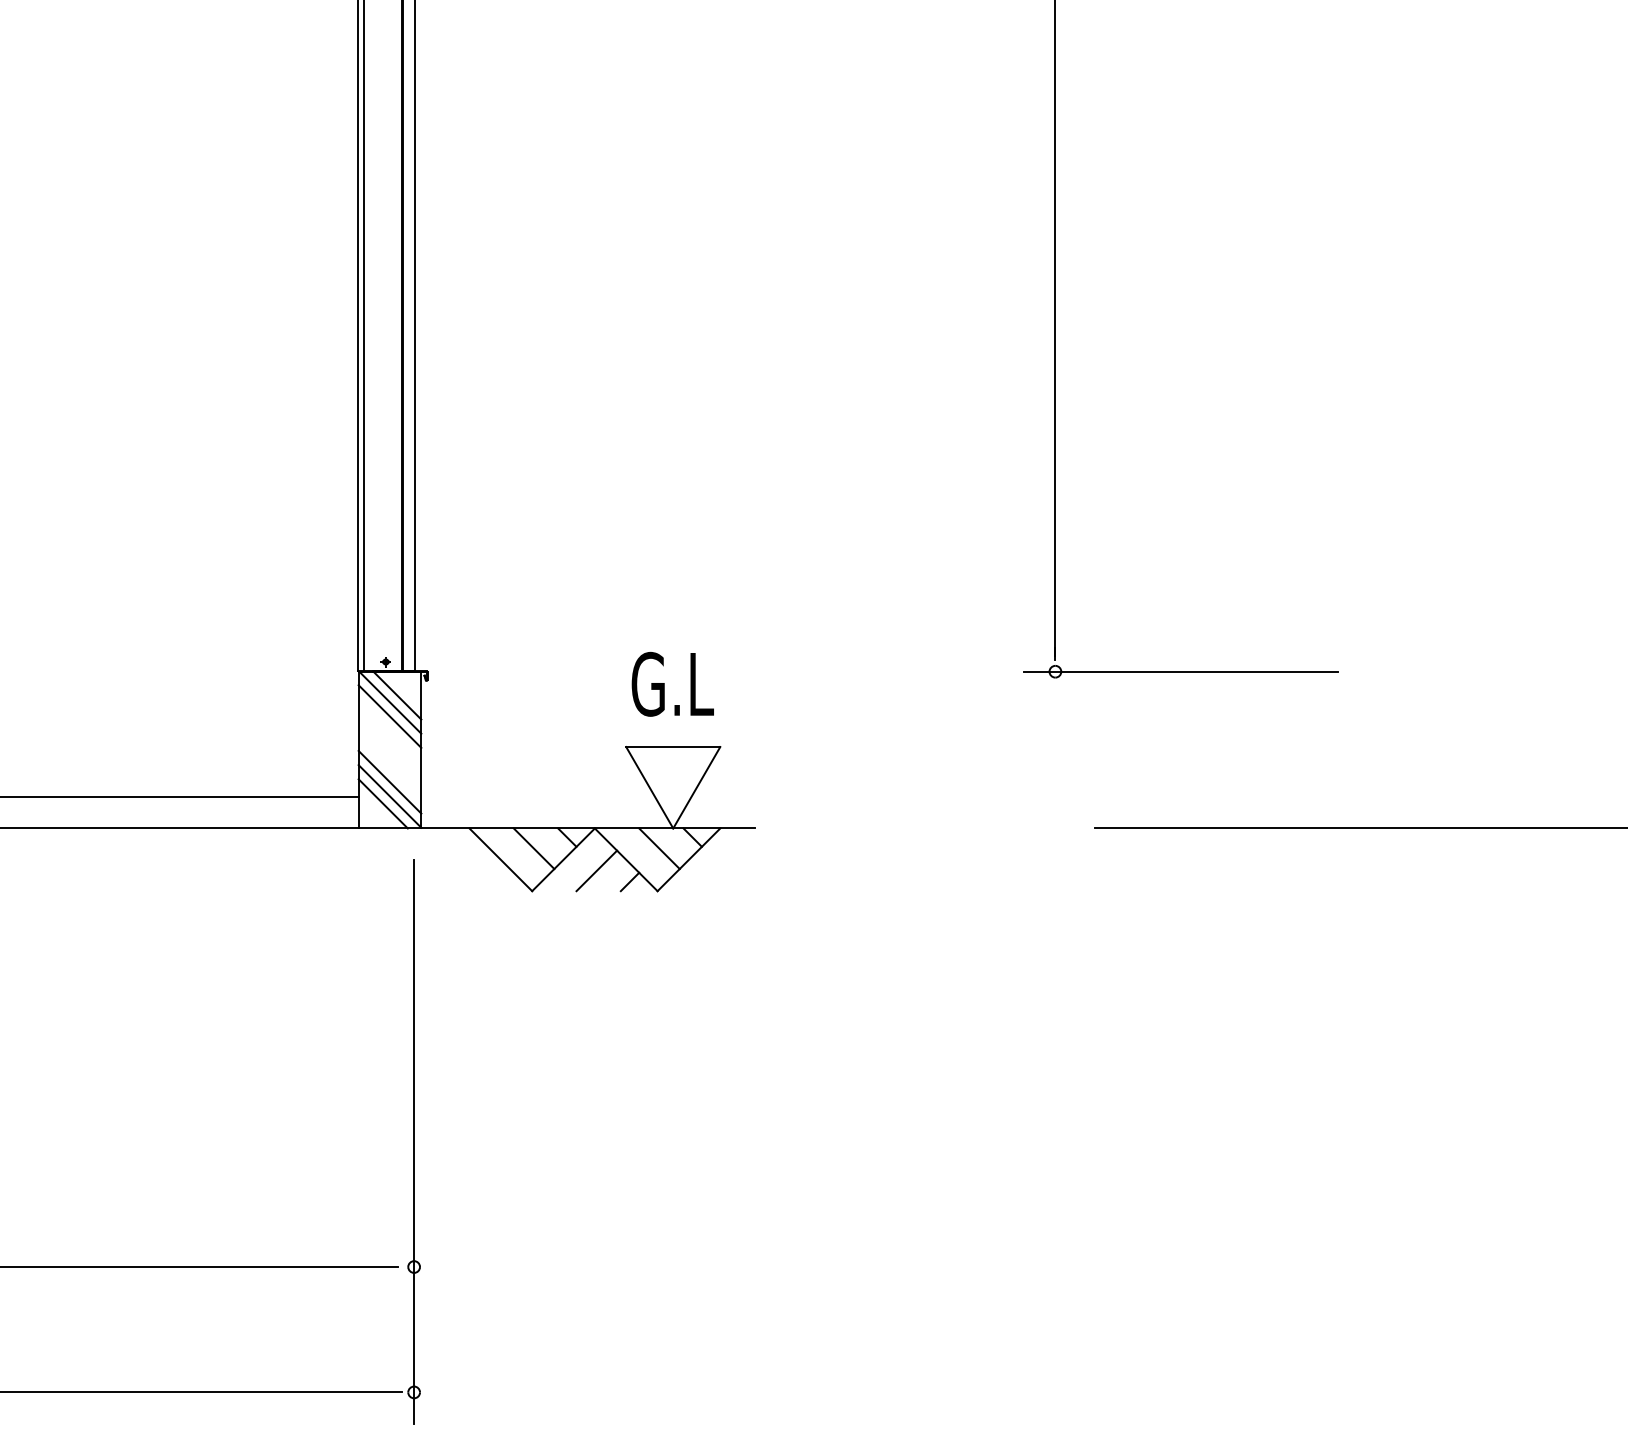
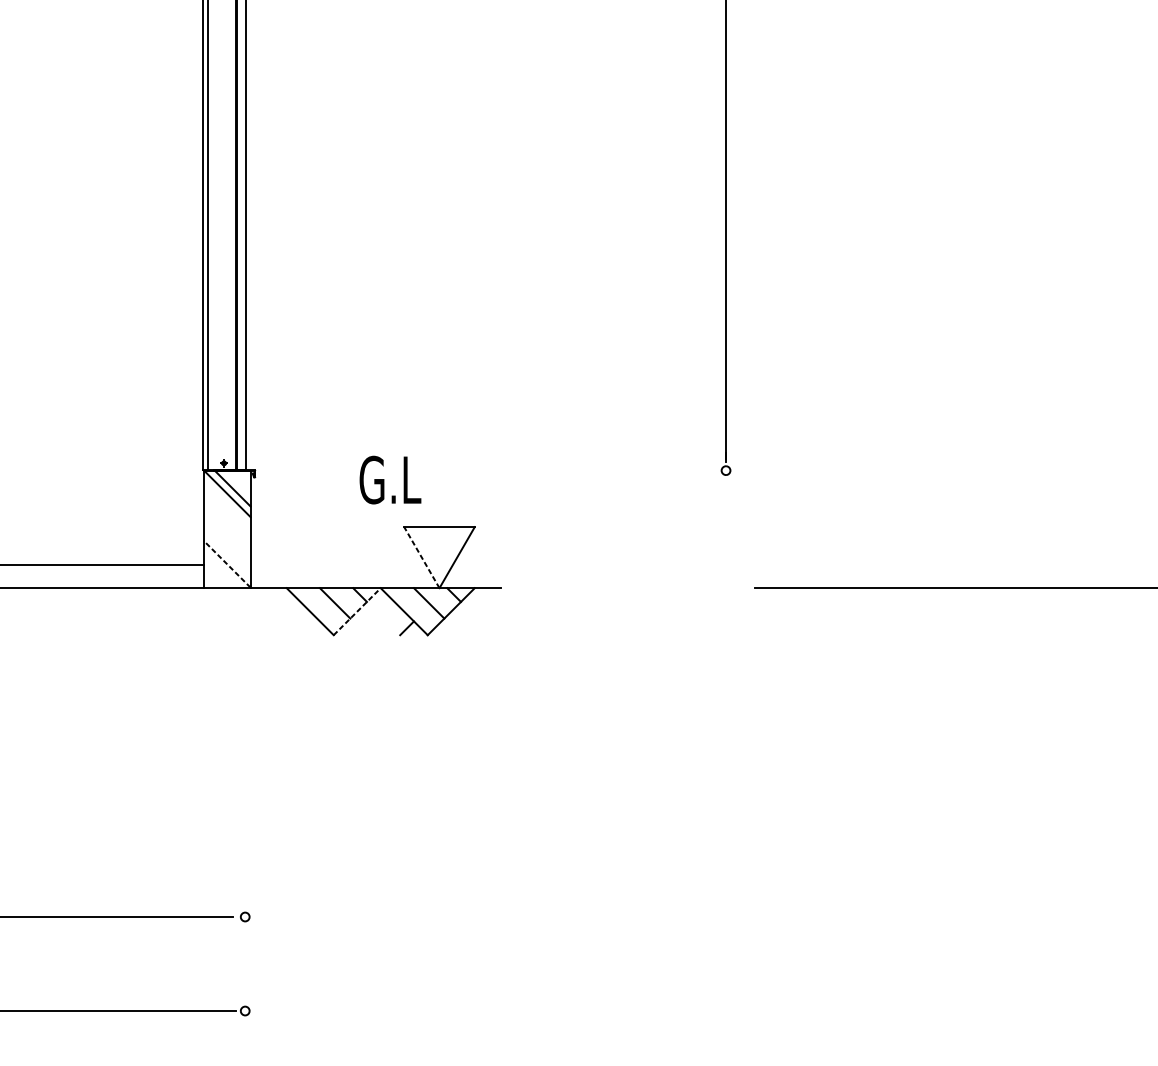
line: (1180, 671) -> (819, 470), removed
text: (672, 683) -> (390, 479), moved
line: (389, 716) -> (226, 504), removed
line: (389, 781) -> (226, 552), removed
line: (649, 787) -> (421, 557), solid -> dashed
line: (389, 796) -> (226, 564), solid -> dashed
line: (382, 803) -> (221, 569), removed
line: (563, 859) -> (357, 611), solid -> dashed
line: (596, 870) -> (381, 619), removed
line: (414, 1141) -> (245, 822), removed

